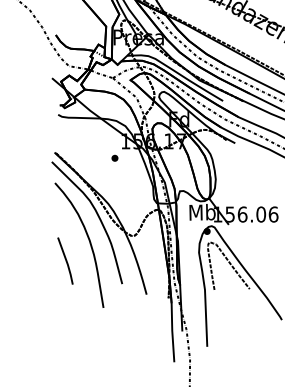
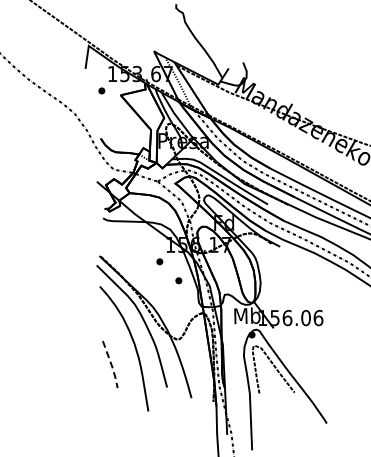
part: (133, 177) -> (178, 280), added
line: (67, 263) -> (112, 366), solid -> dashed

